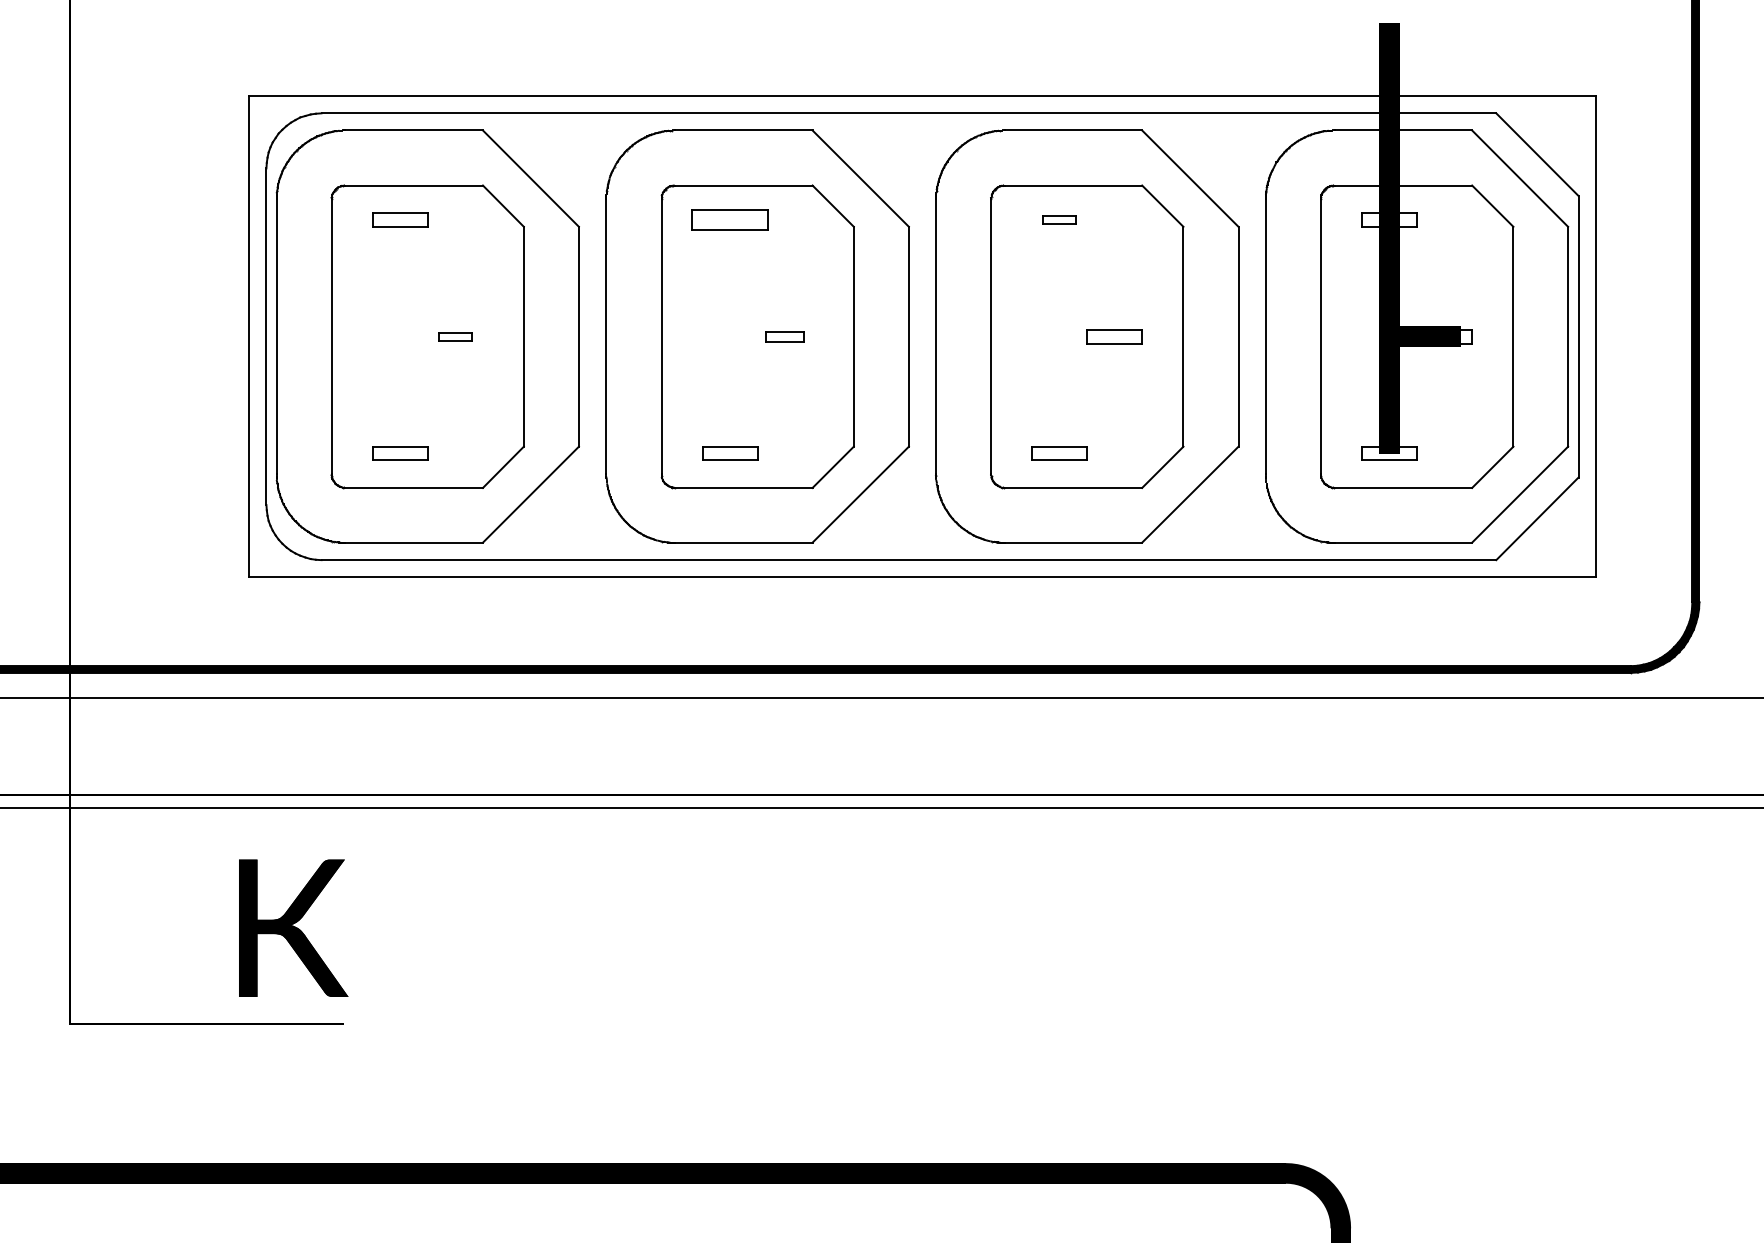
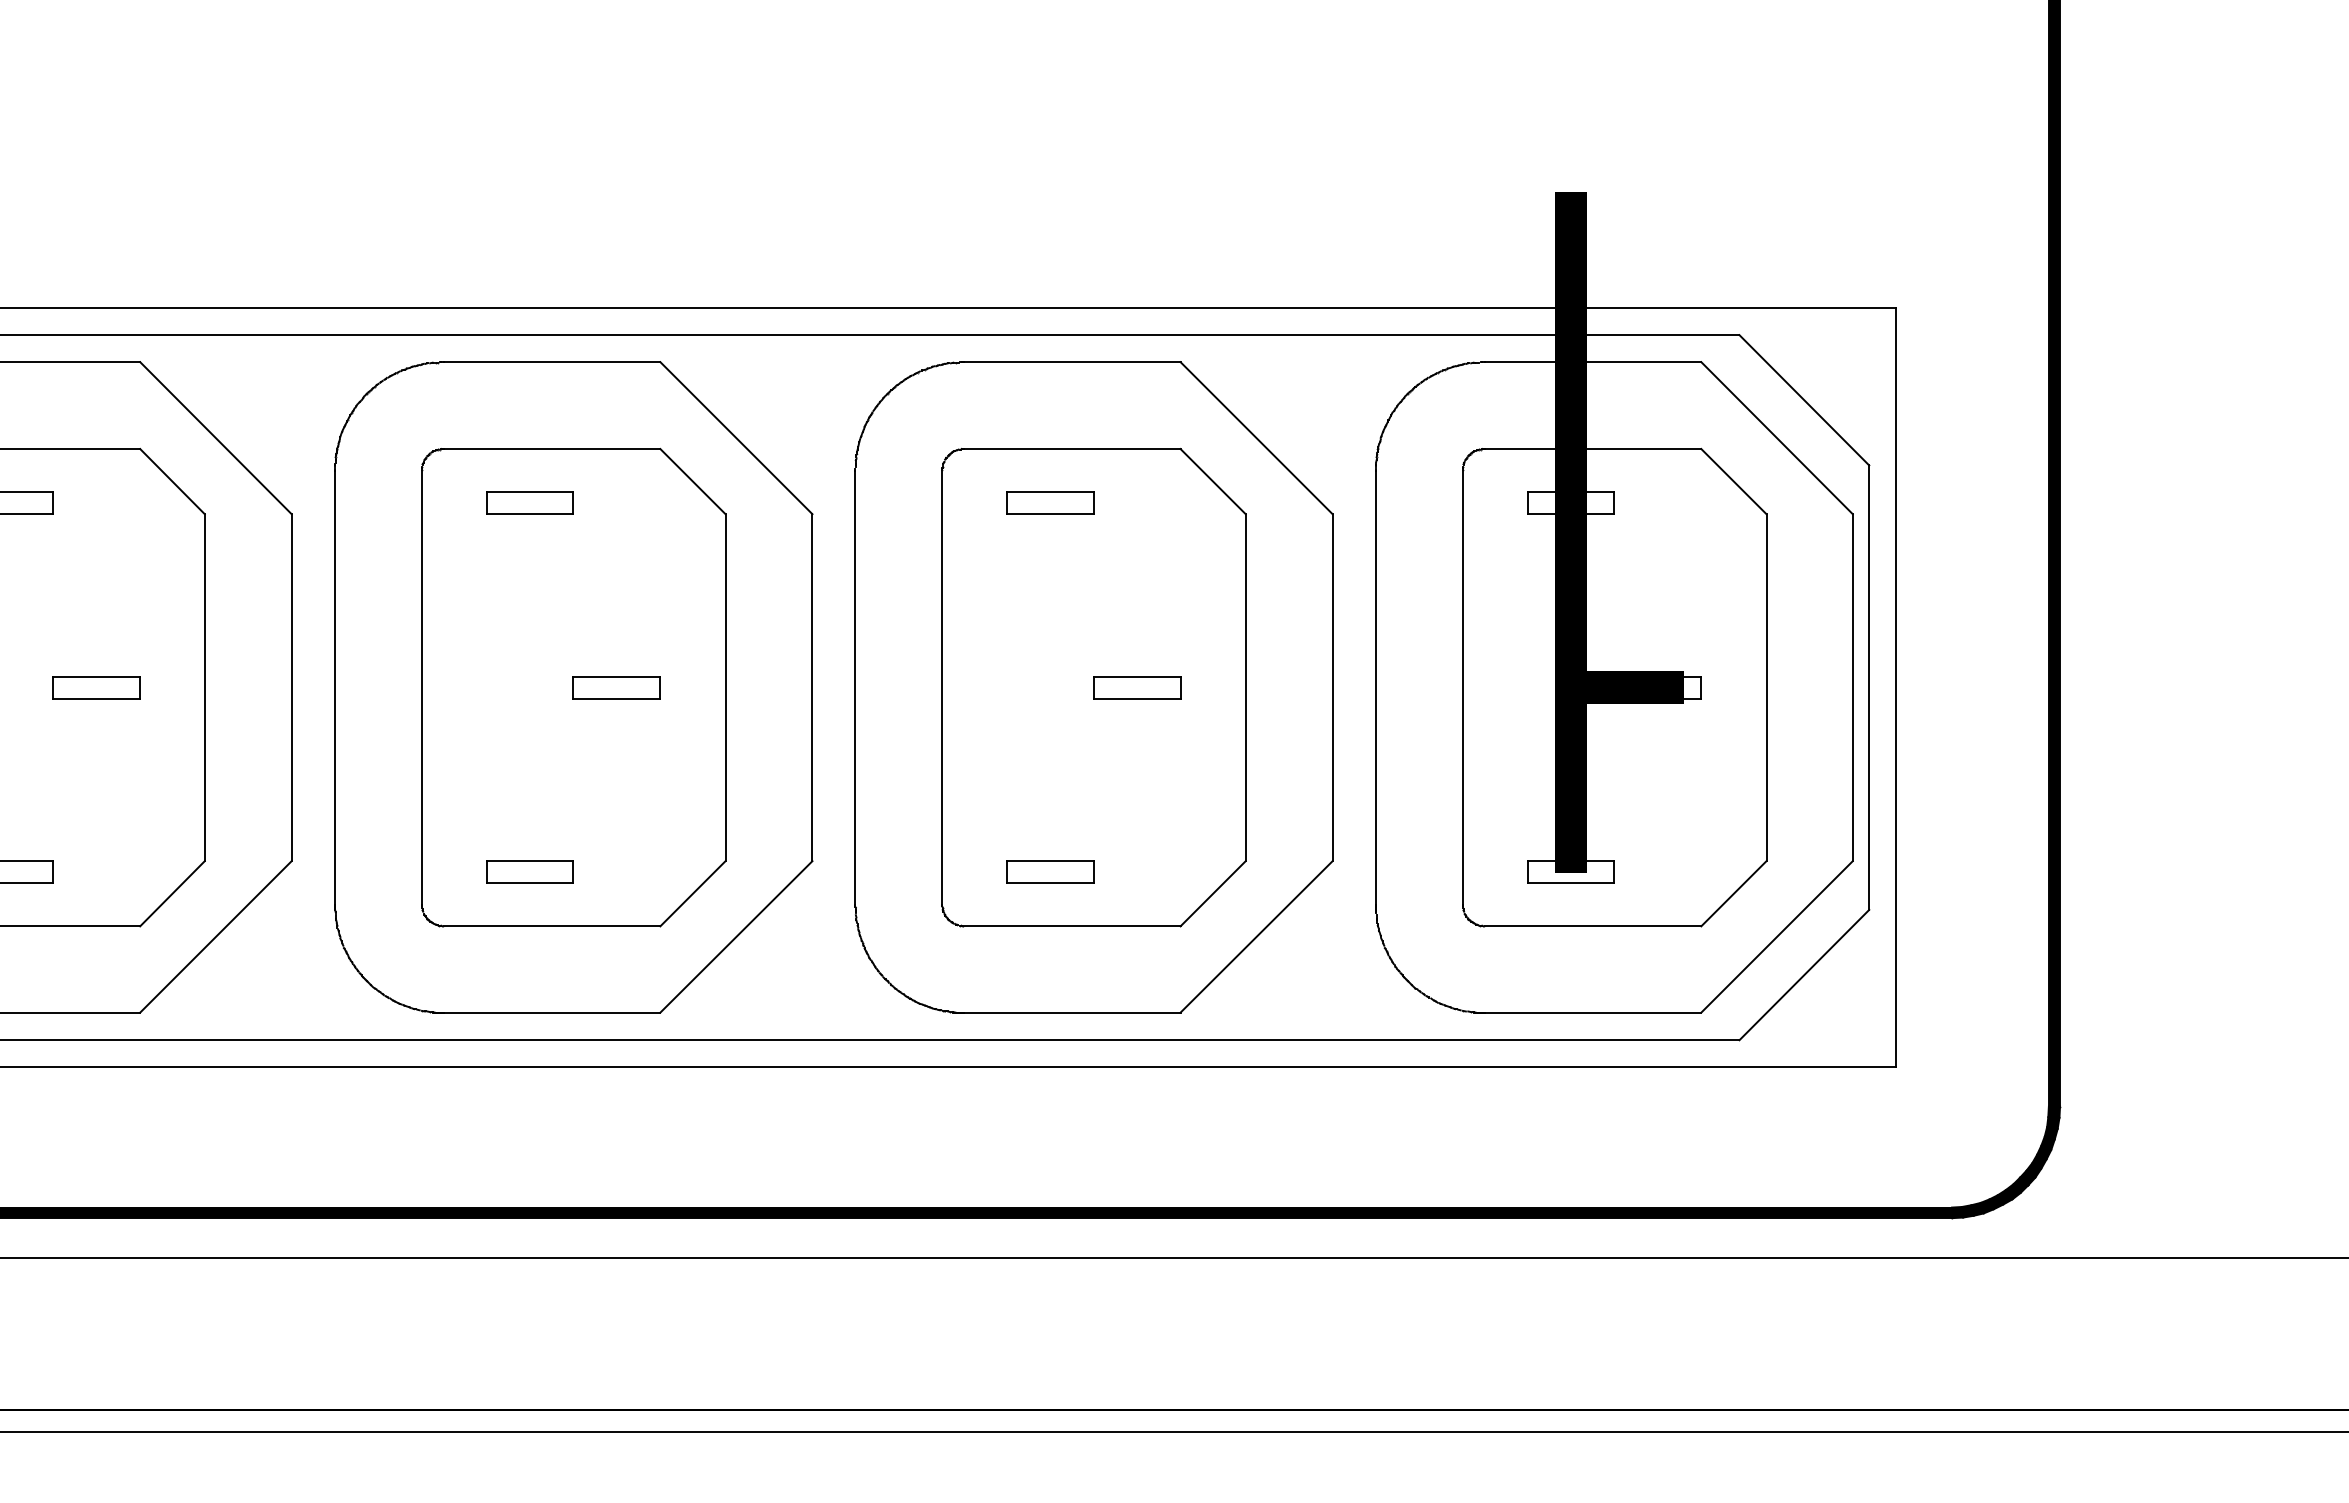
part: (730, 219) -> (530, 502), size x0.71
part: (1059, 219) -> (1050, 502), size x1.67
part: (455, 336) -> (96, 687), size x1.67
part: (785, 336) -> (617, 687), size x1.43

